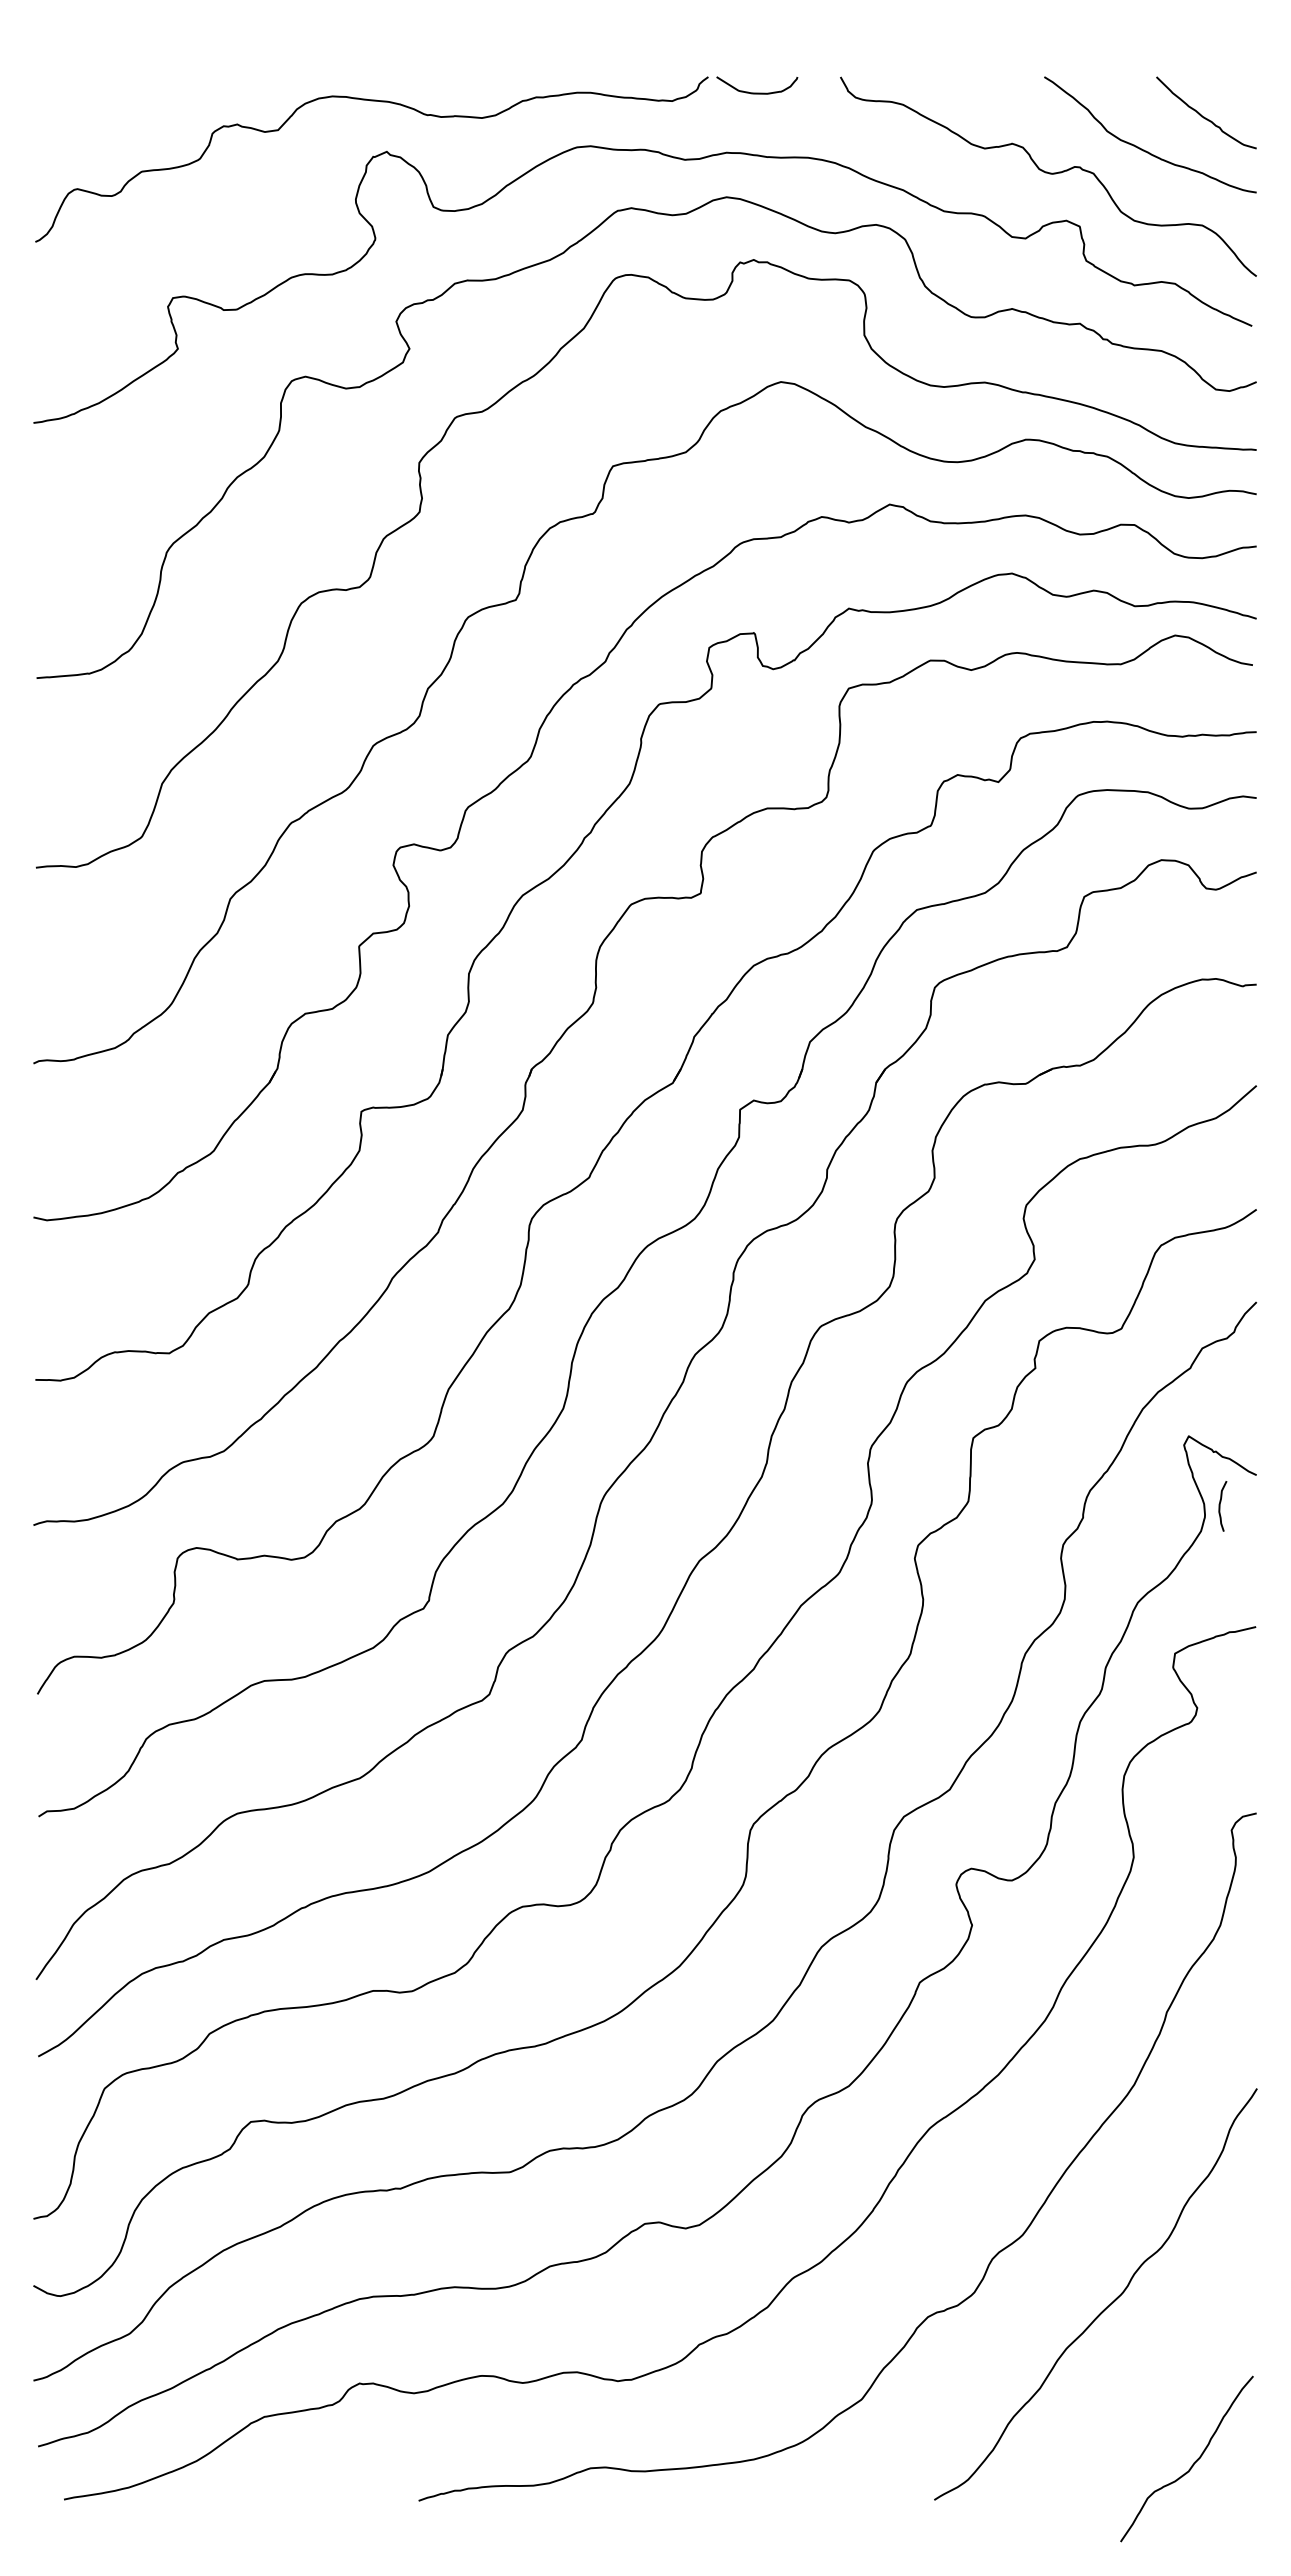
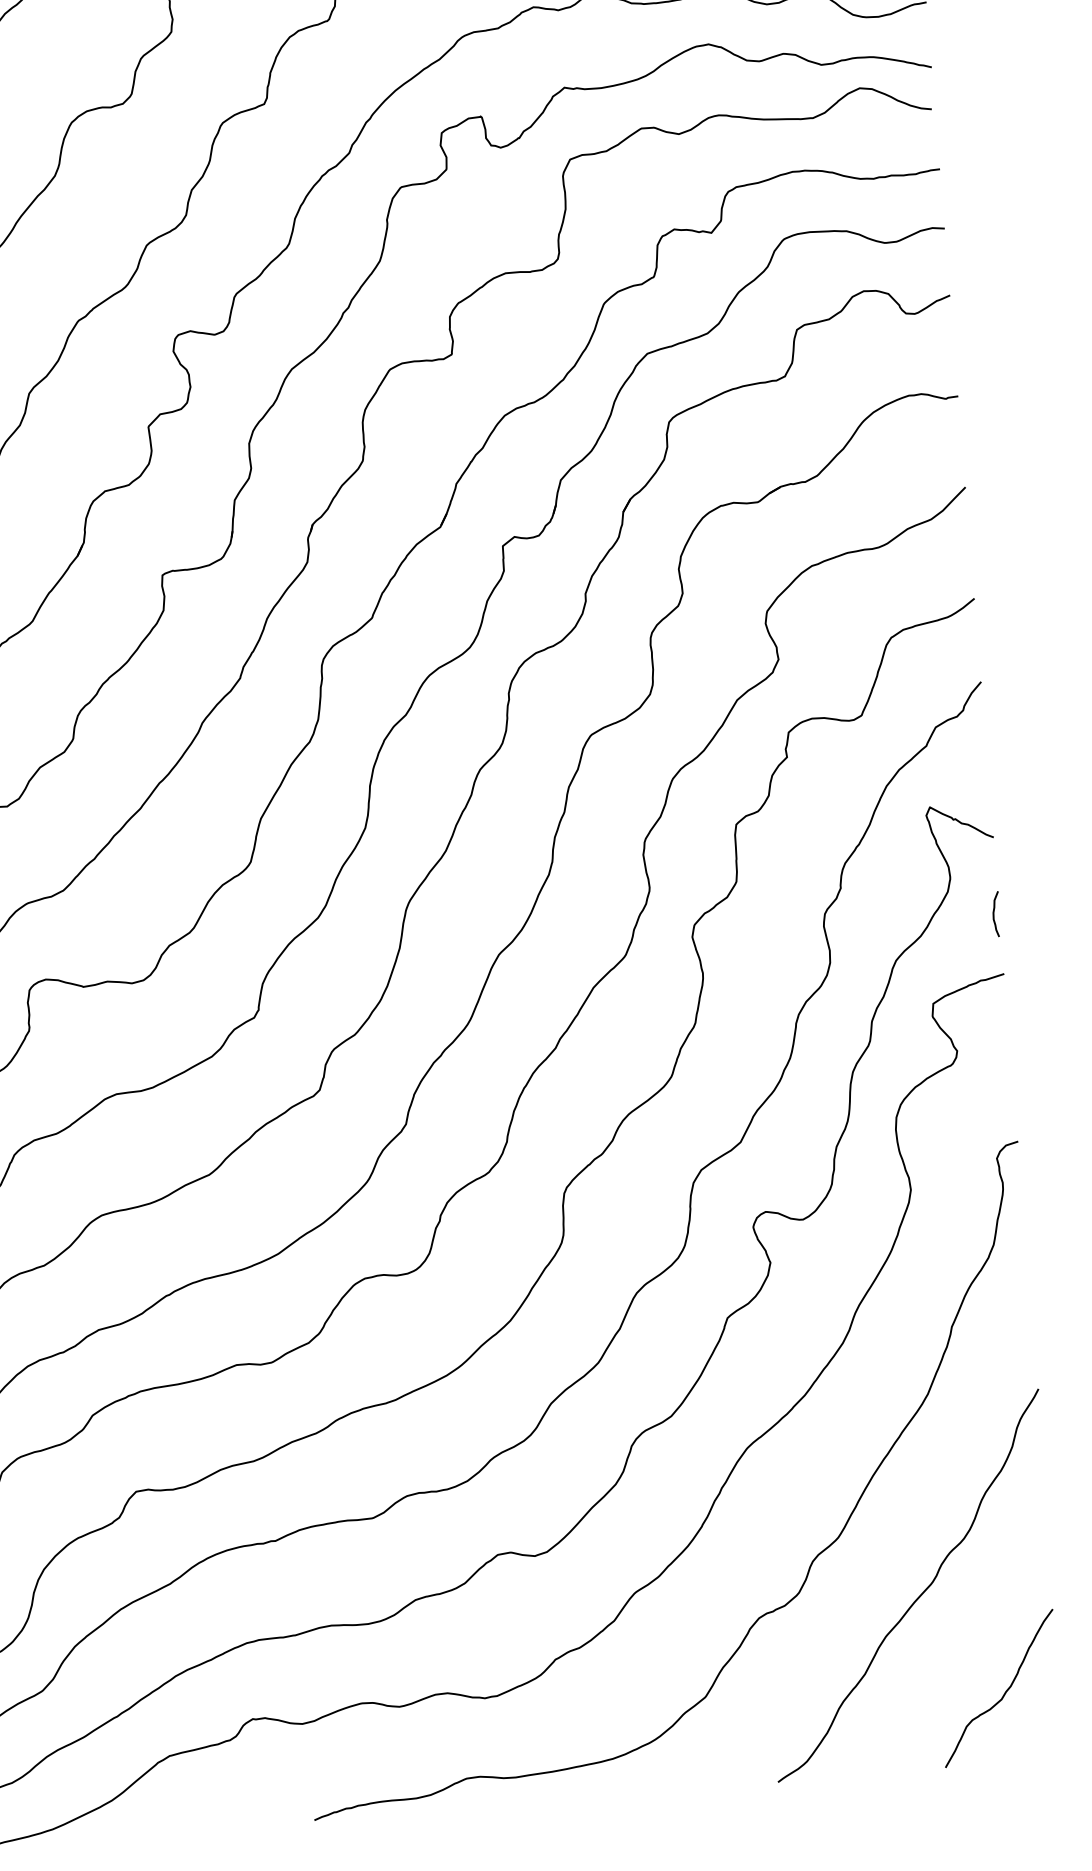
curve: (1220, 1506) -> (994, 914), moved
curve: (1193, 2462) -> (1005, 1691), moved

